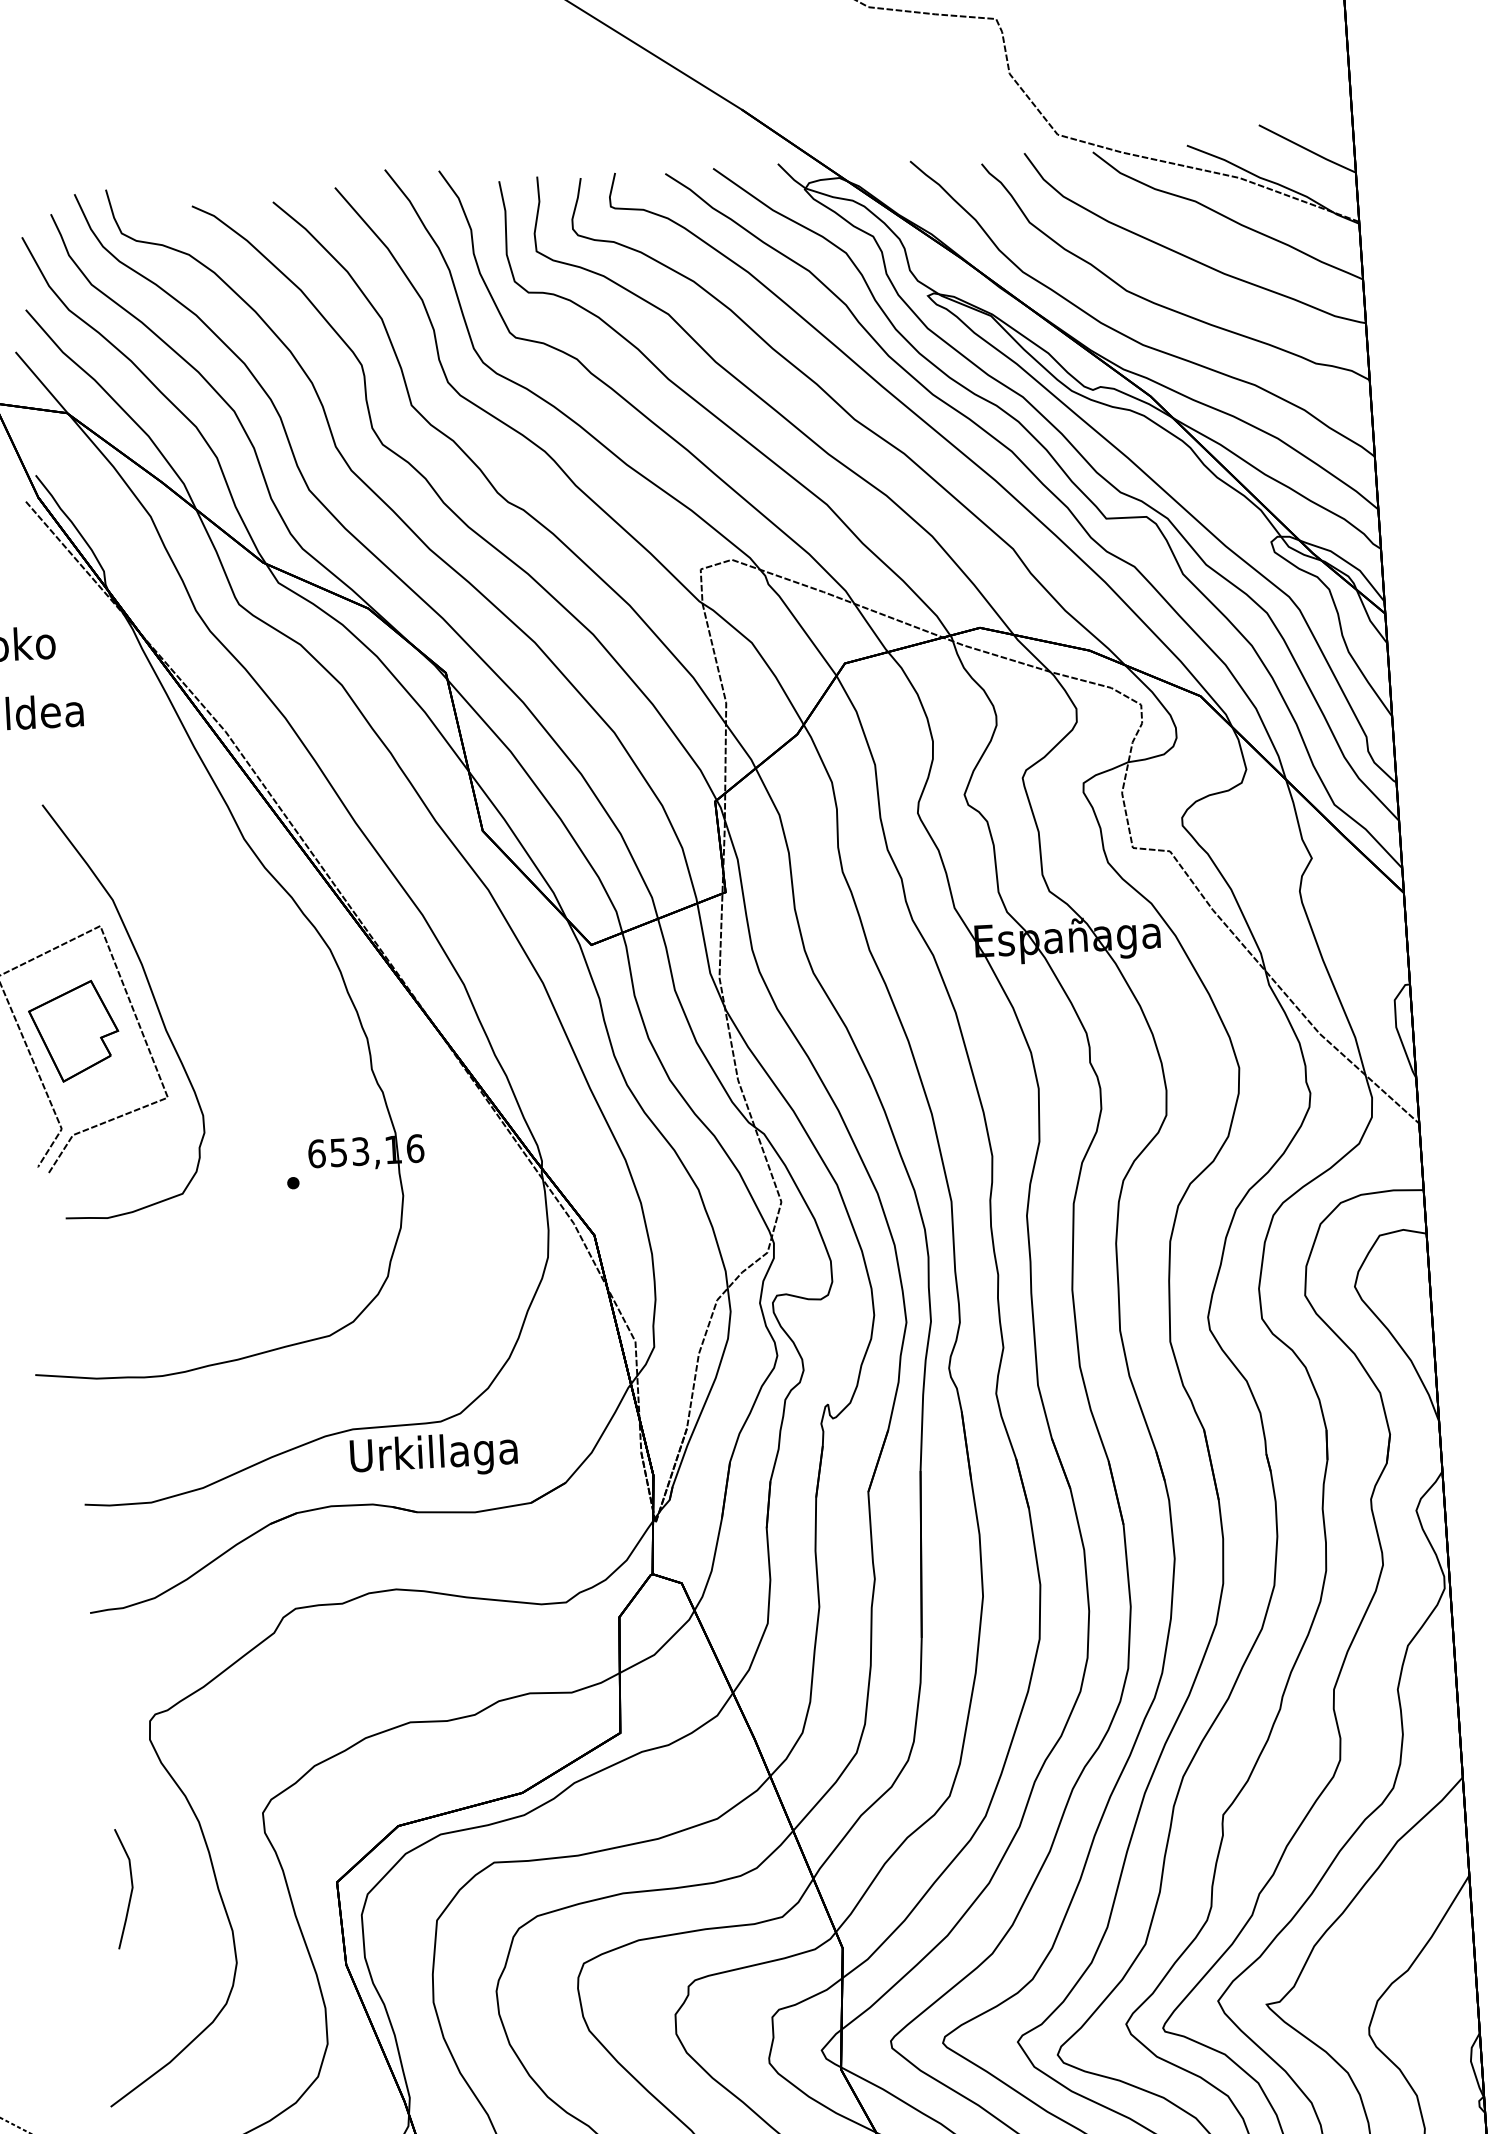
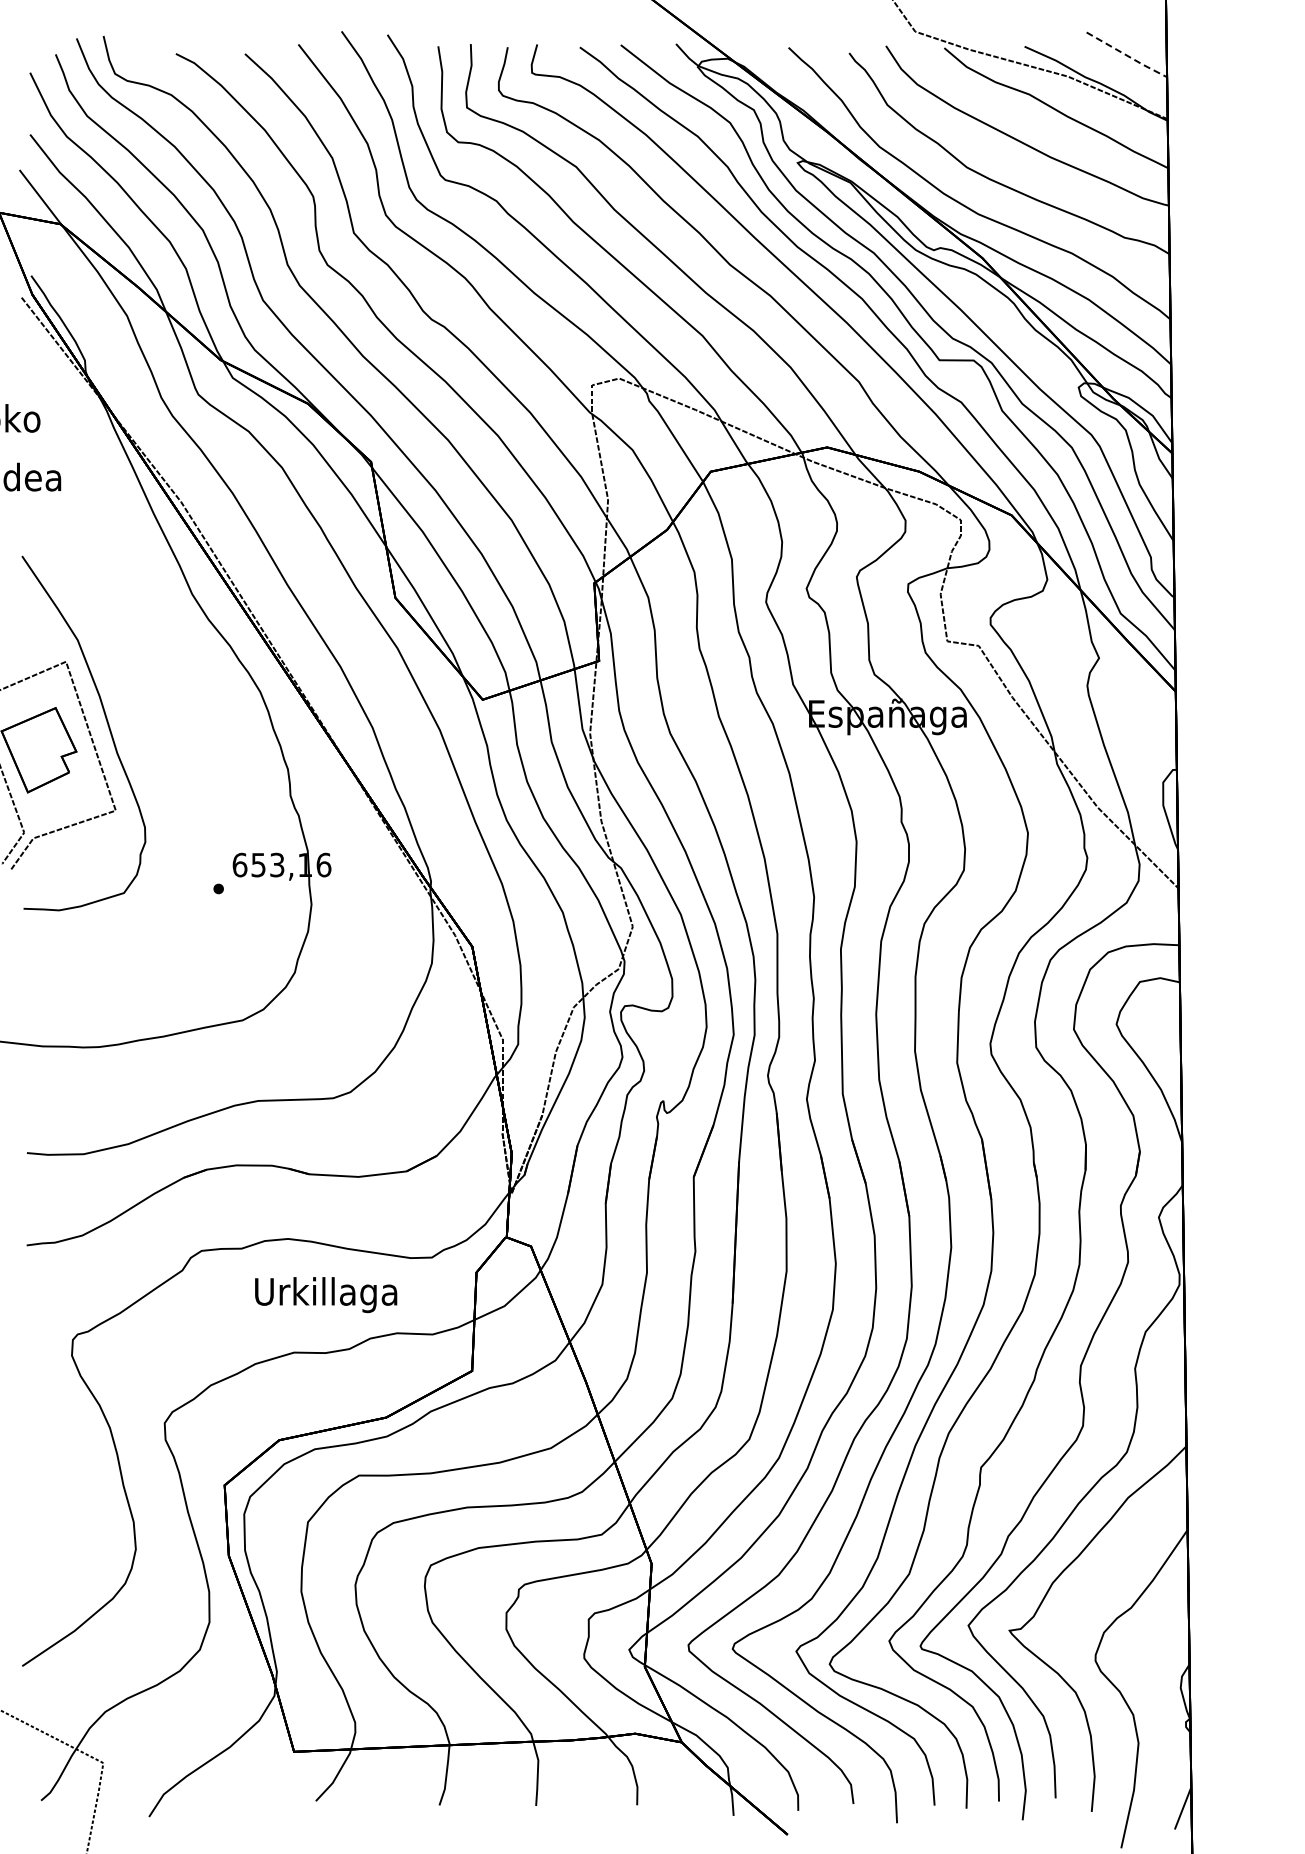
line: (1308, 149) -> (1127, 55), solid -> dashed
text: (434, 1456) -> (326, 1295), moved
curve: (130, 1892) -> (48, 1484), removed

